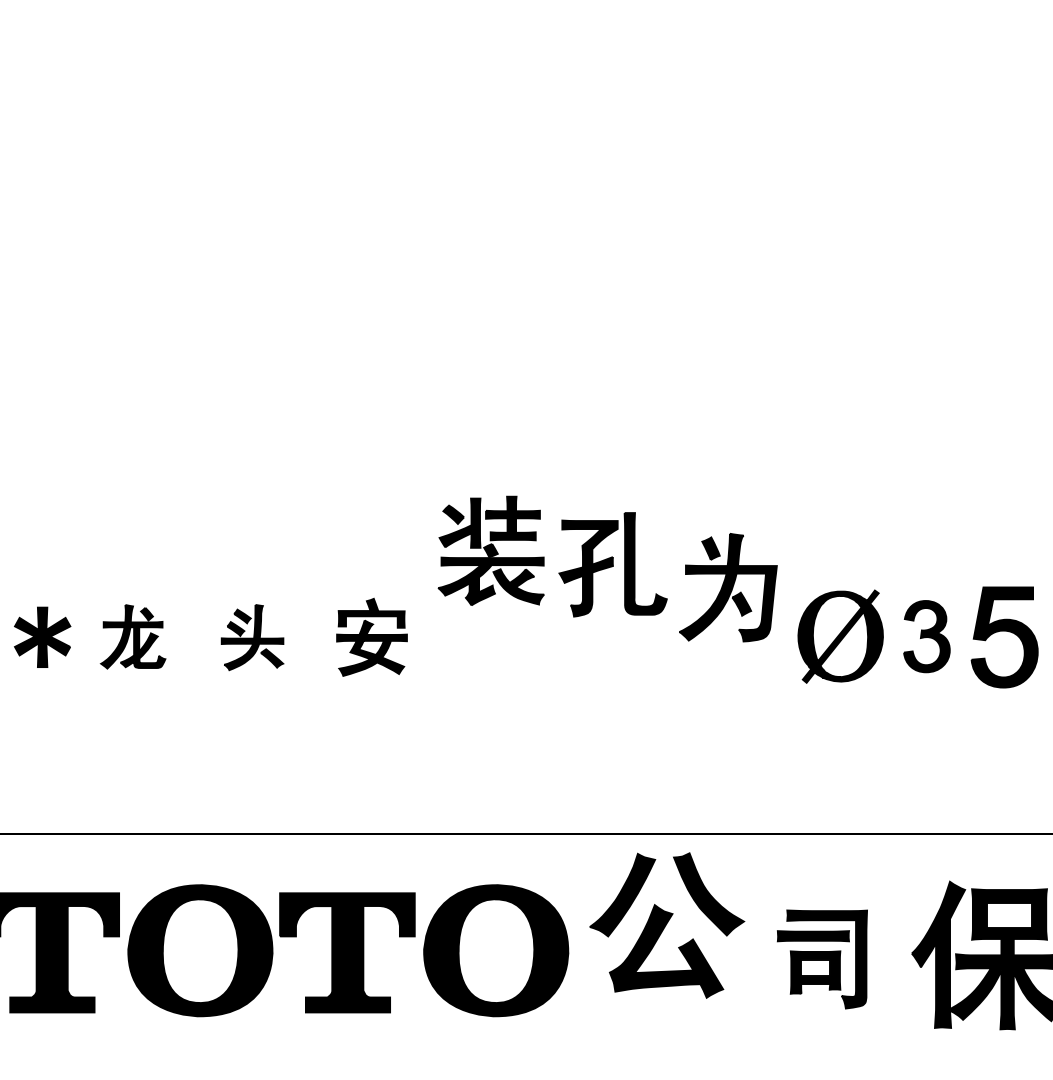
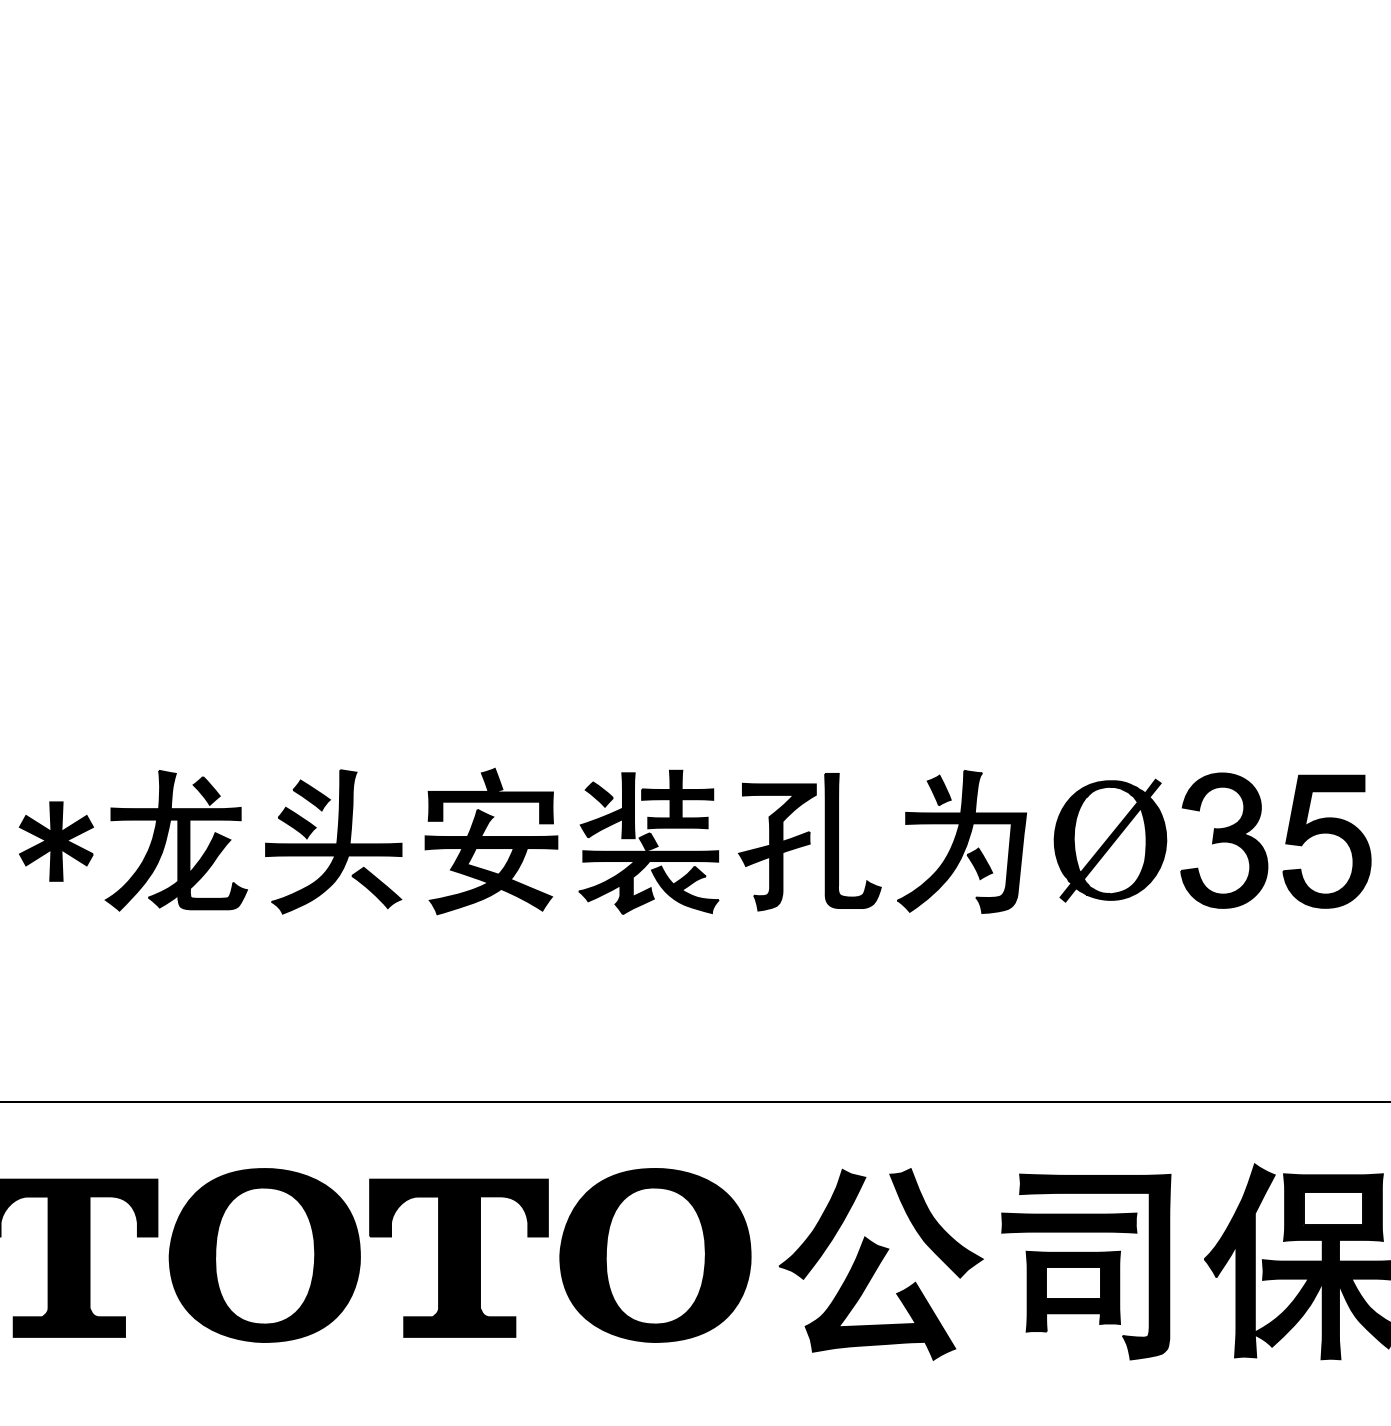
part: (490, 550) -> (647, 841), moved
part: (612, 564) -> (809, 841), moved
part: (728, 587) -> (962, 841), moved
part: (132, 636) -> (175, 840), size x1.67
part: (926, 636) -> (1223, 840), size x1.43
part: (252, 637) -> (333, 841), size x1.67
part: (371, 637) -> (490, 841), size x1.43
part: (667, 925) -> (881, 1264), moved
part: (822, 959) -> (1086, 1267), size x1.43

